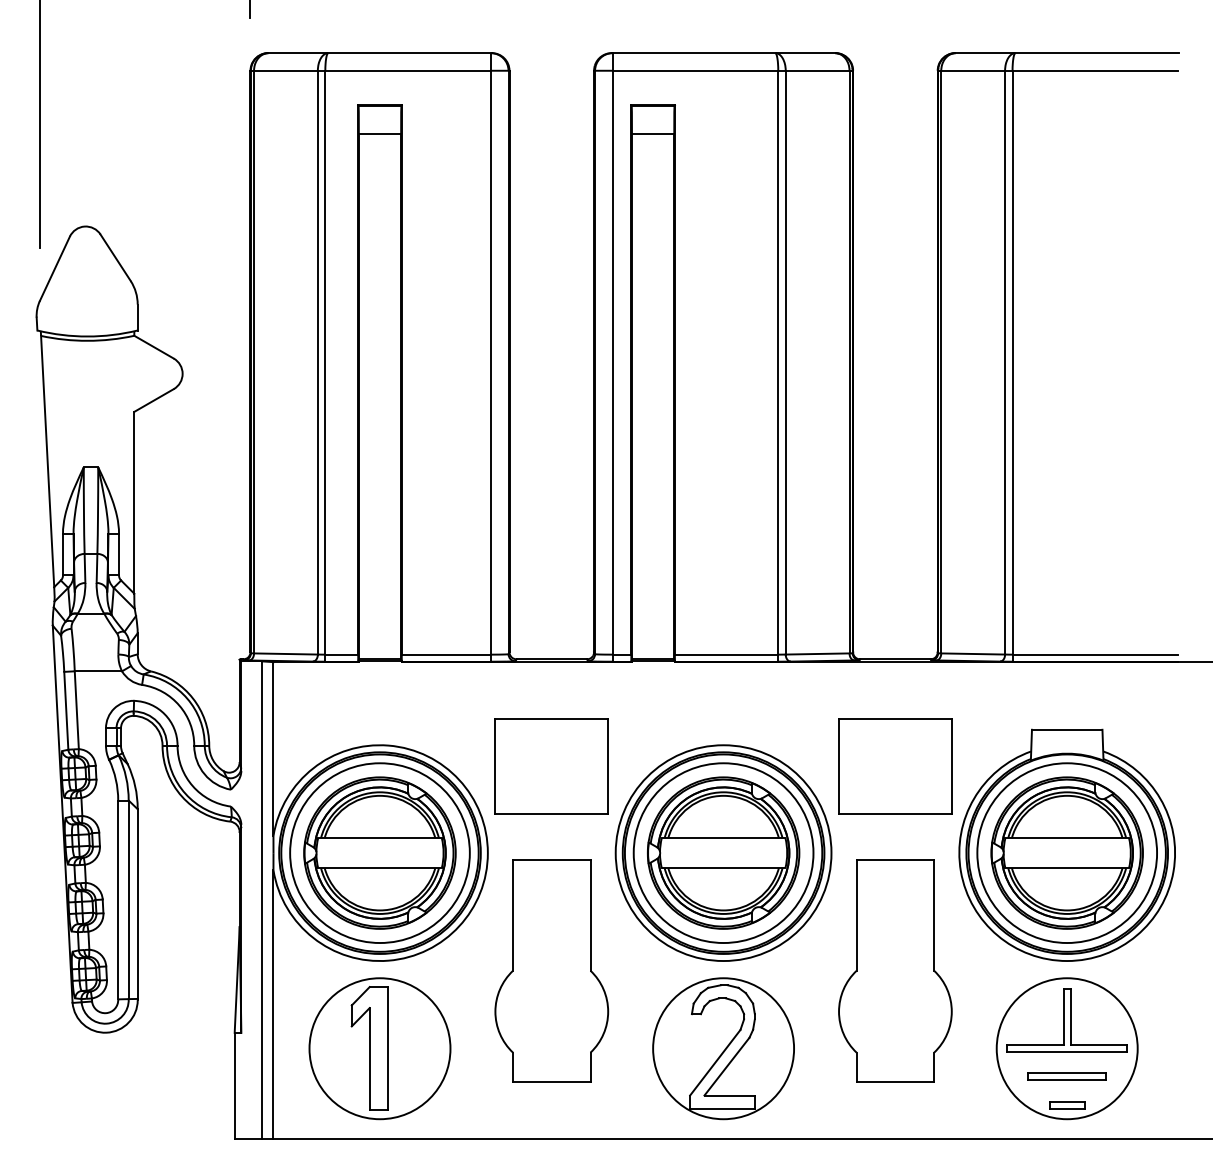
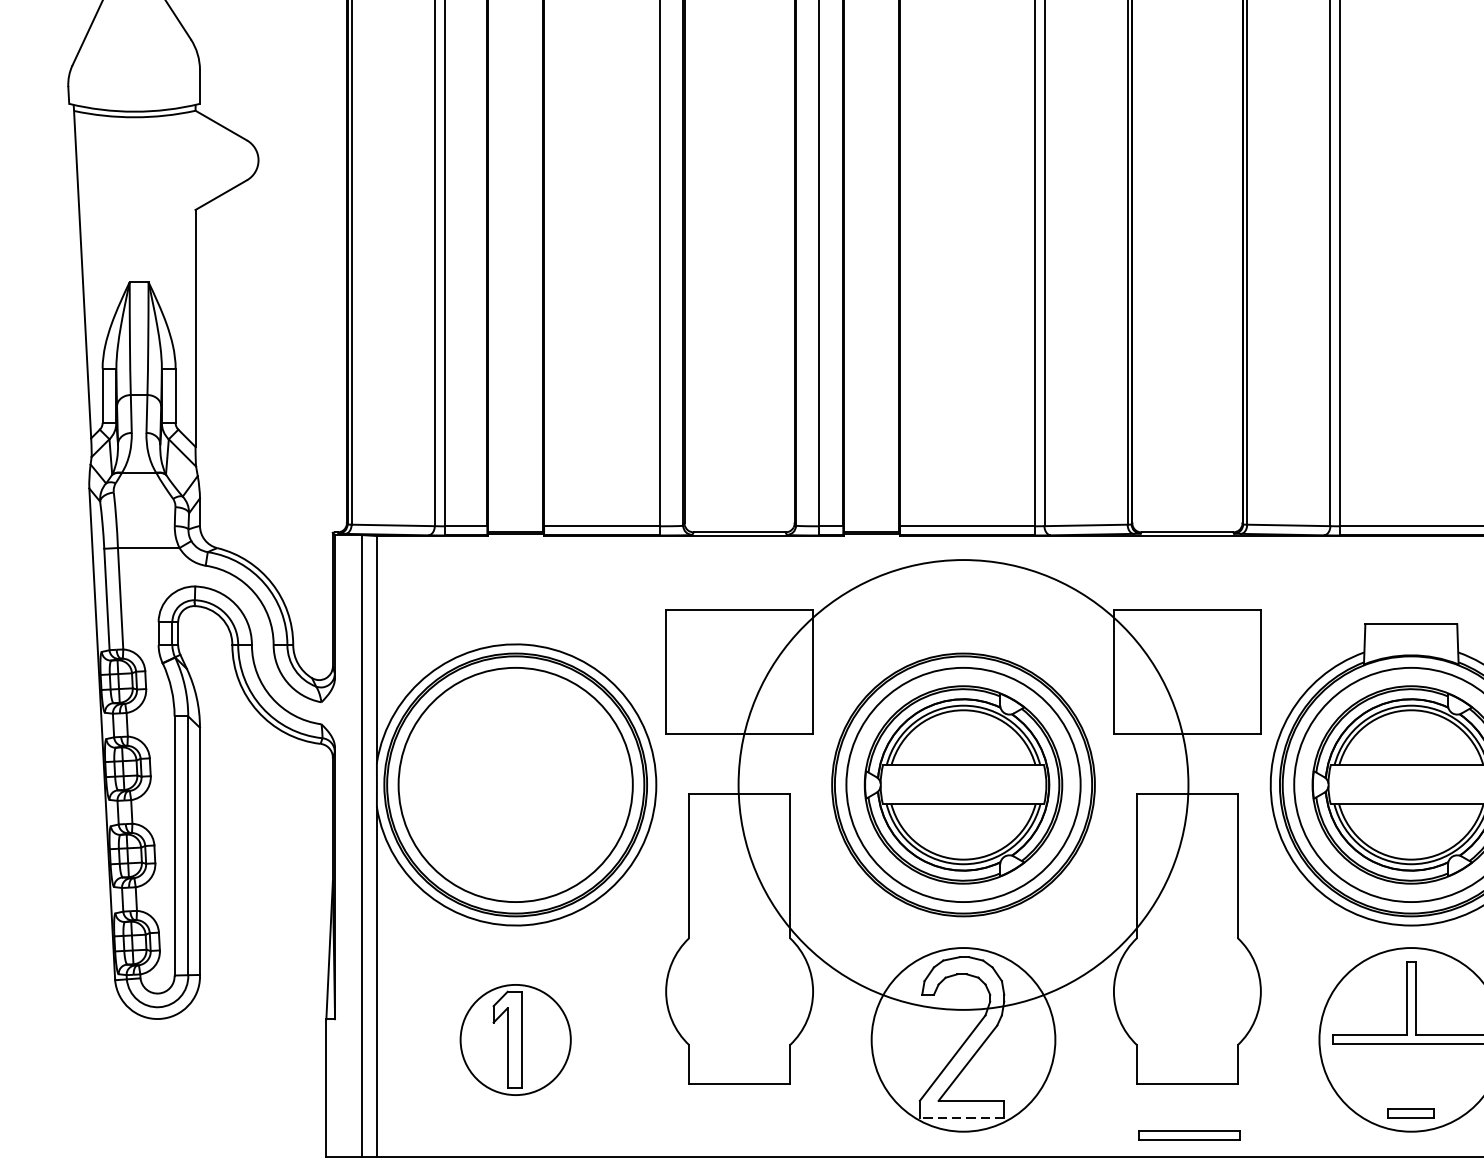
part: (379, 852) -> (515, 784), removed
circle: (723, 853) -> (963, 785), size x1.6
part: (379, 1048) -> (515, 1039), size x0.6
part: (1066, 1076) -> (1188, 1134), moved
line: (722, 1108) -> (962, 1117), solid -> dashed

